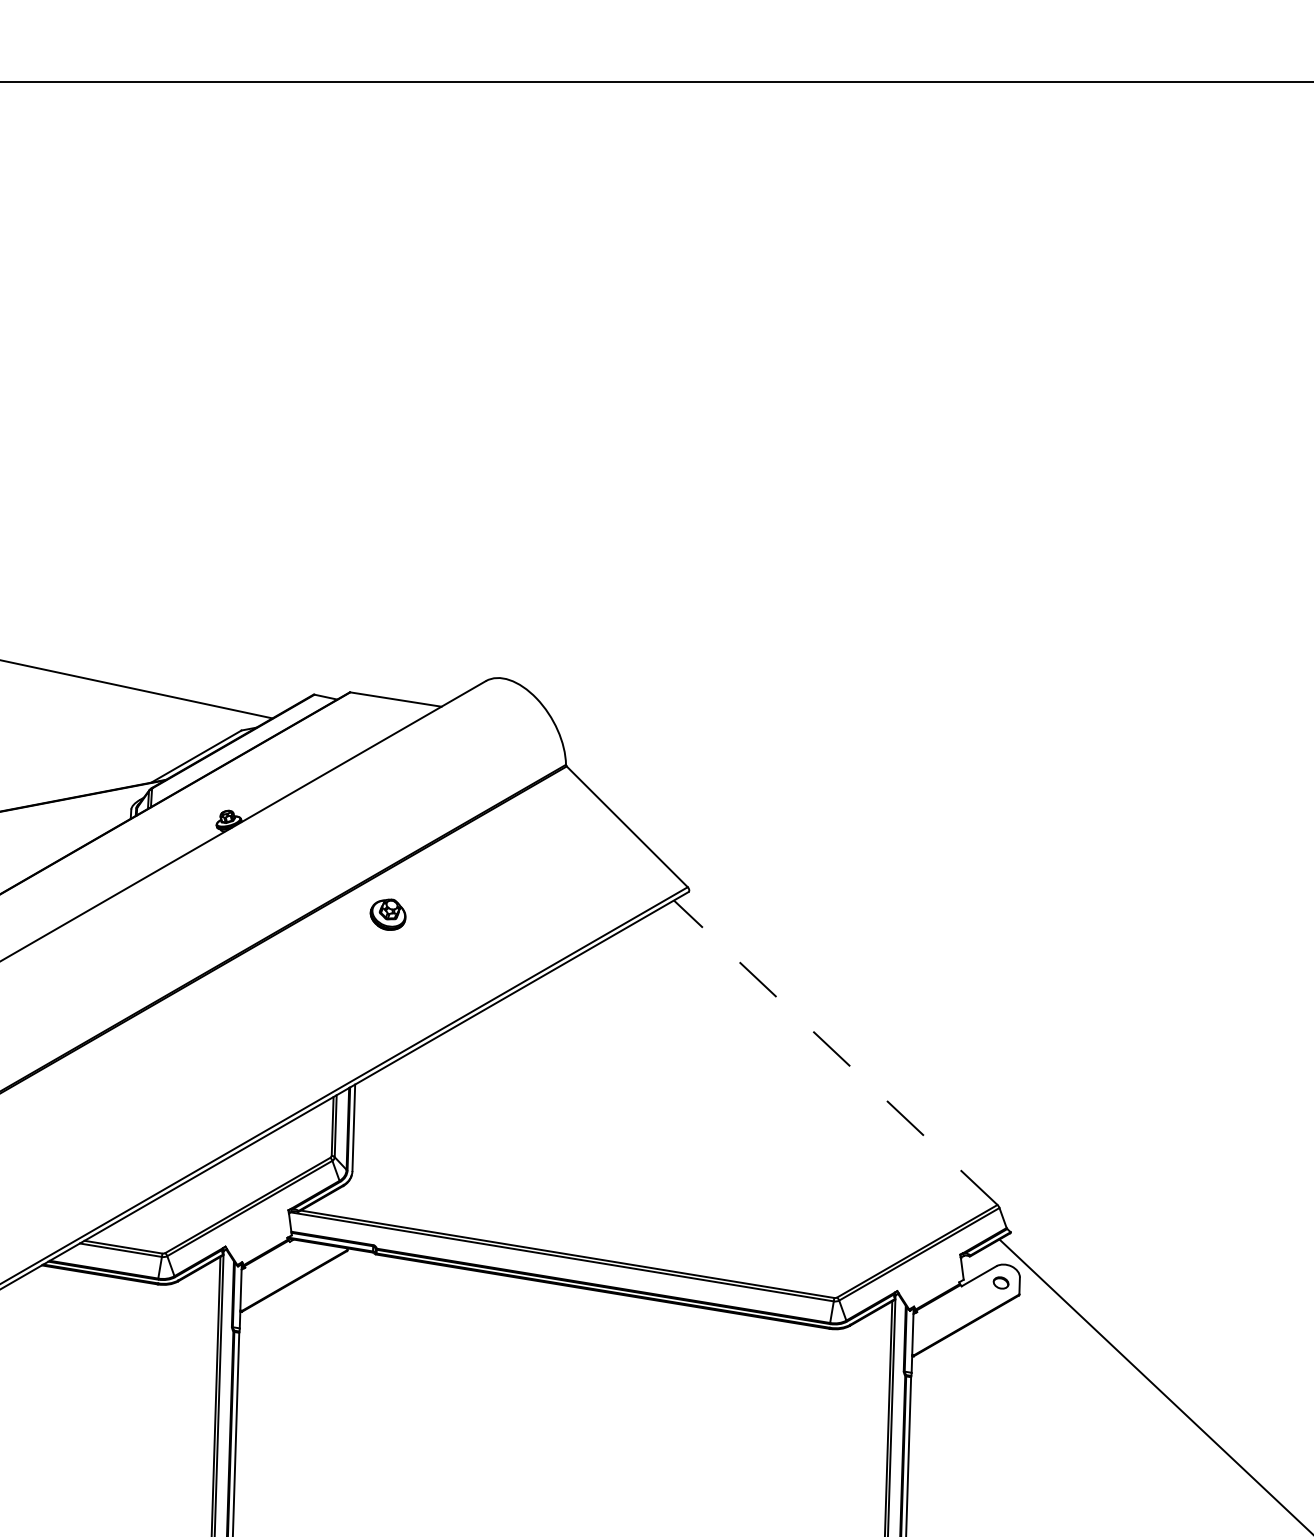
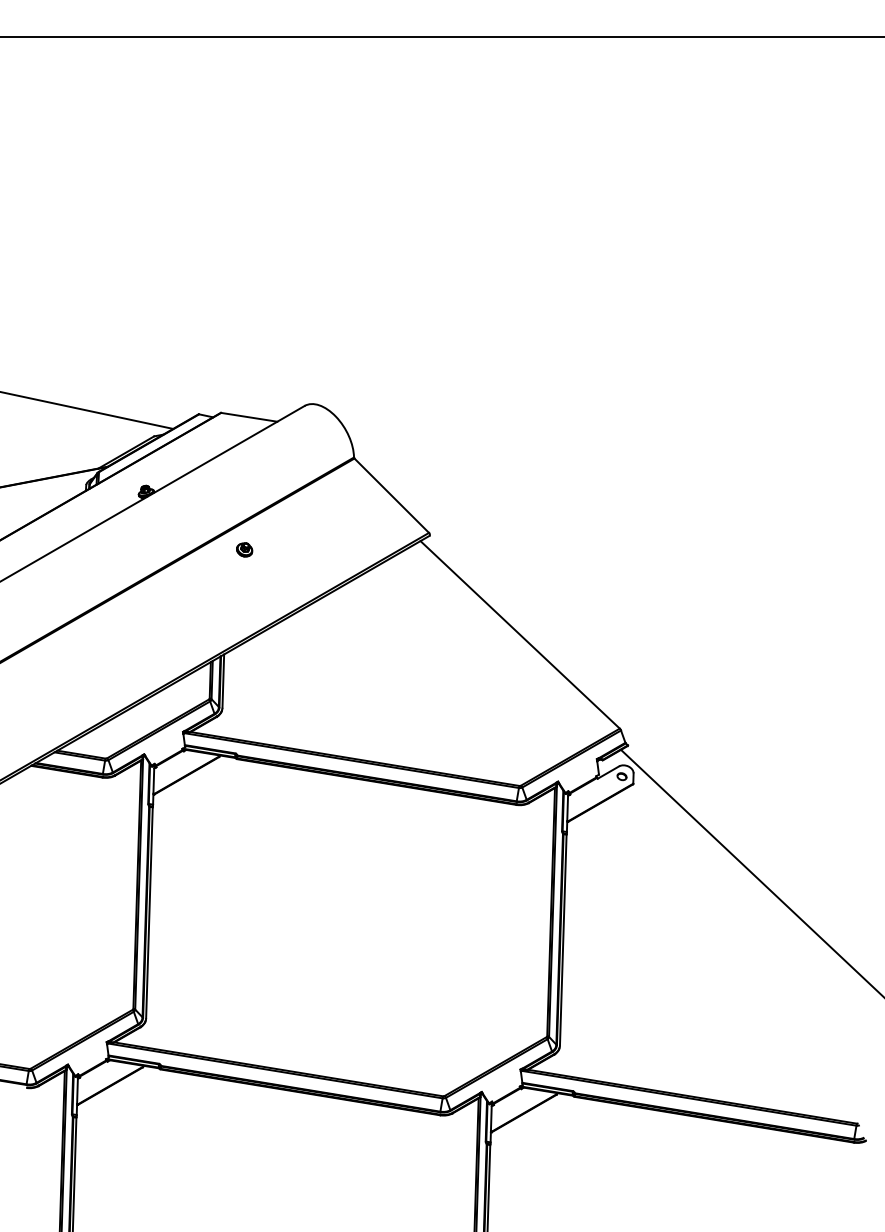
part: (388, 914) -> (244, 549), size x0.71
line: (836, 1052) -> (520, 634), dashed -> solid

